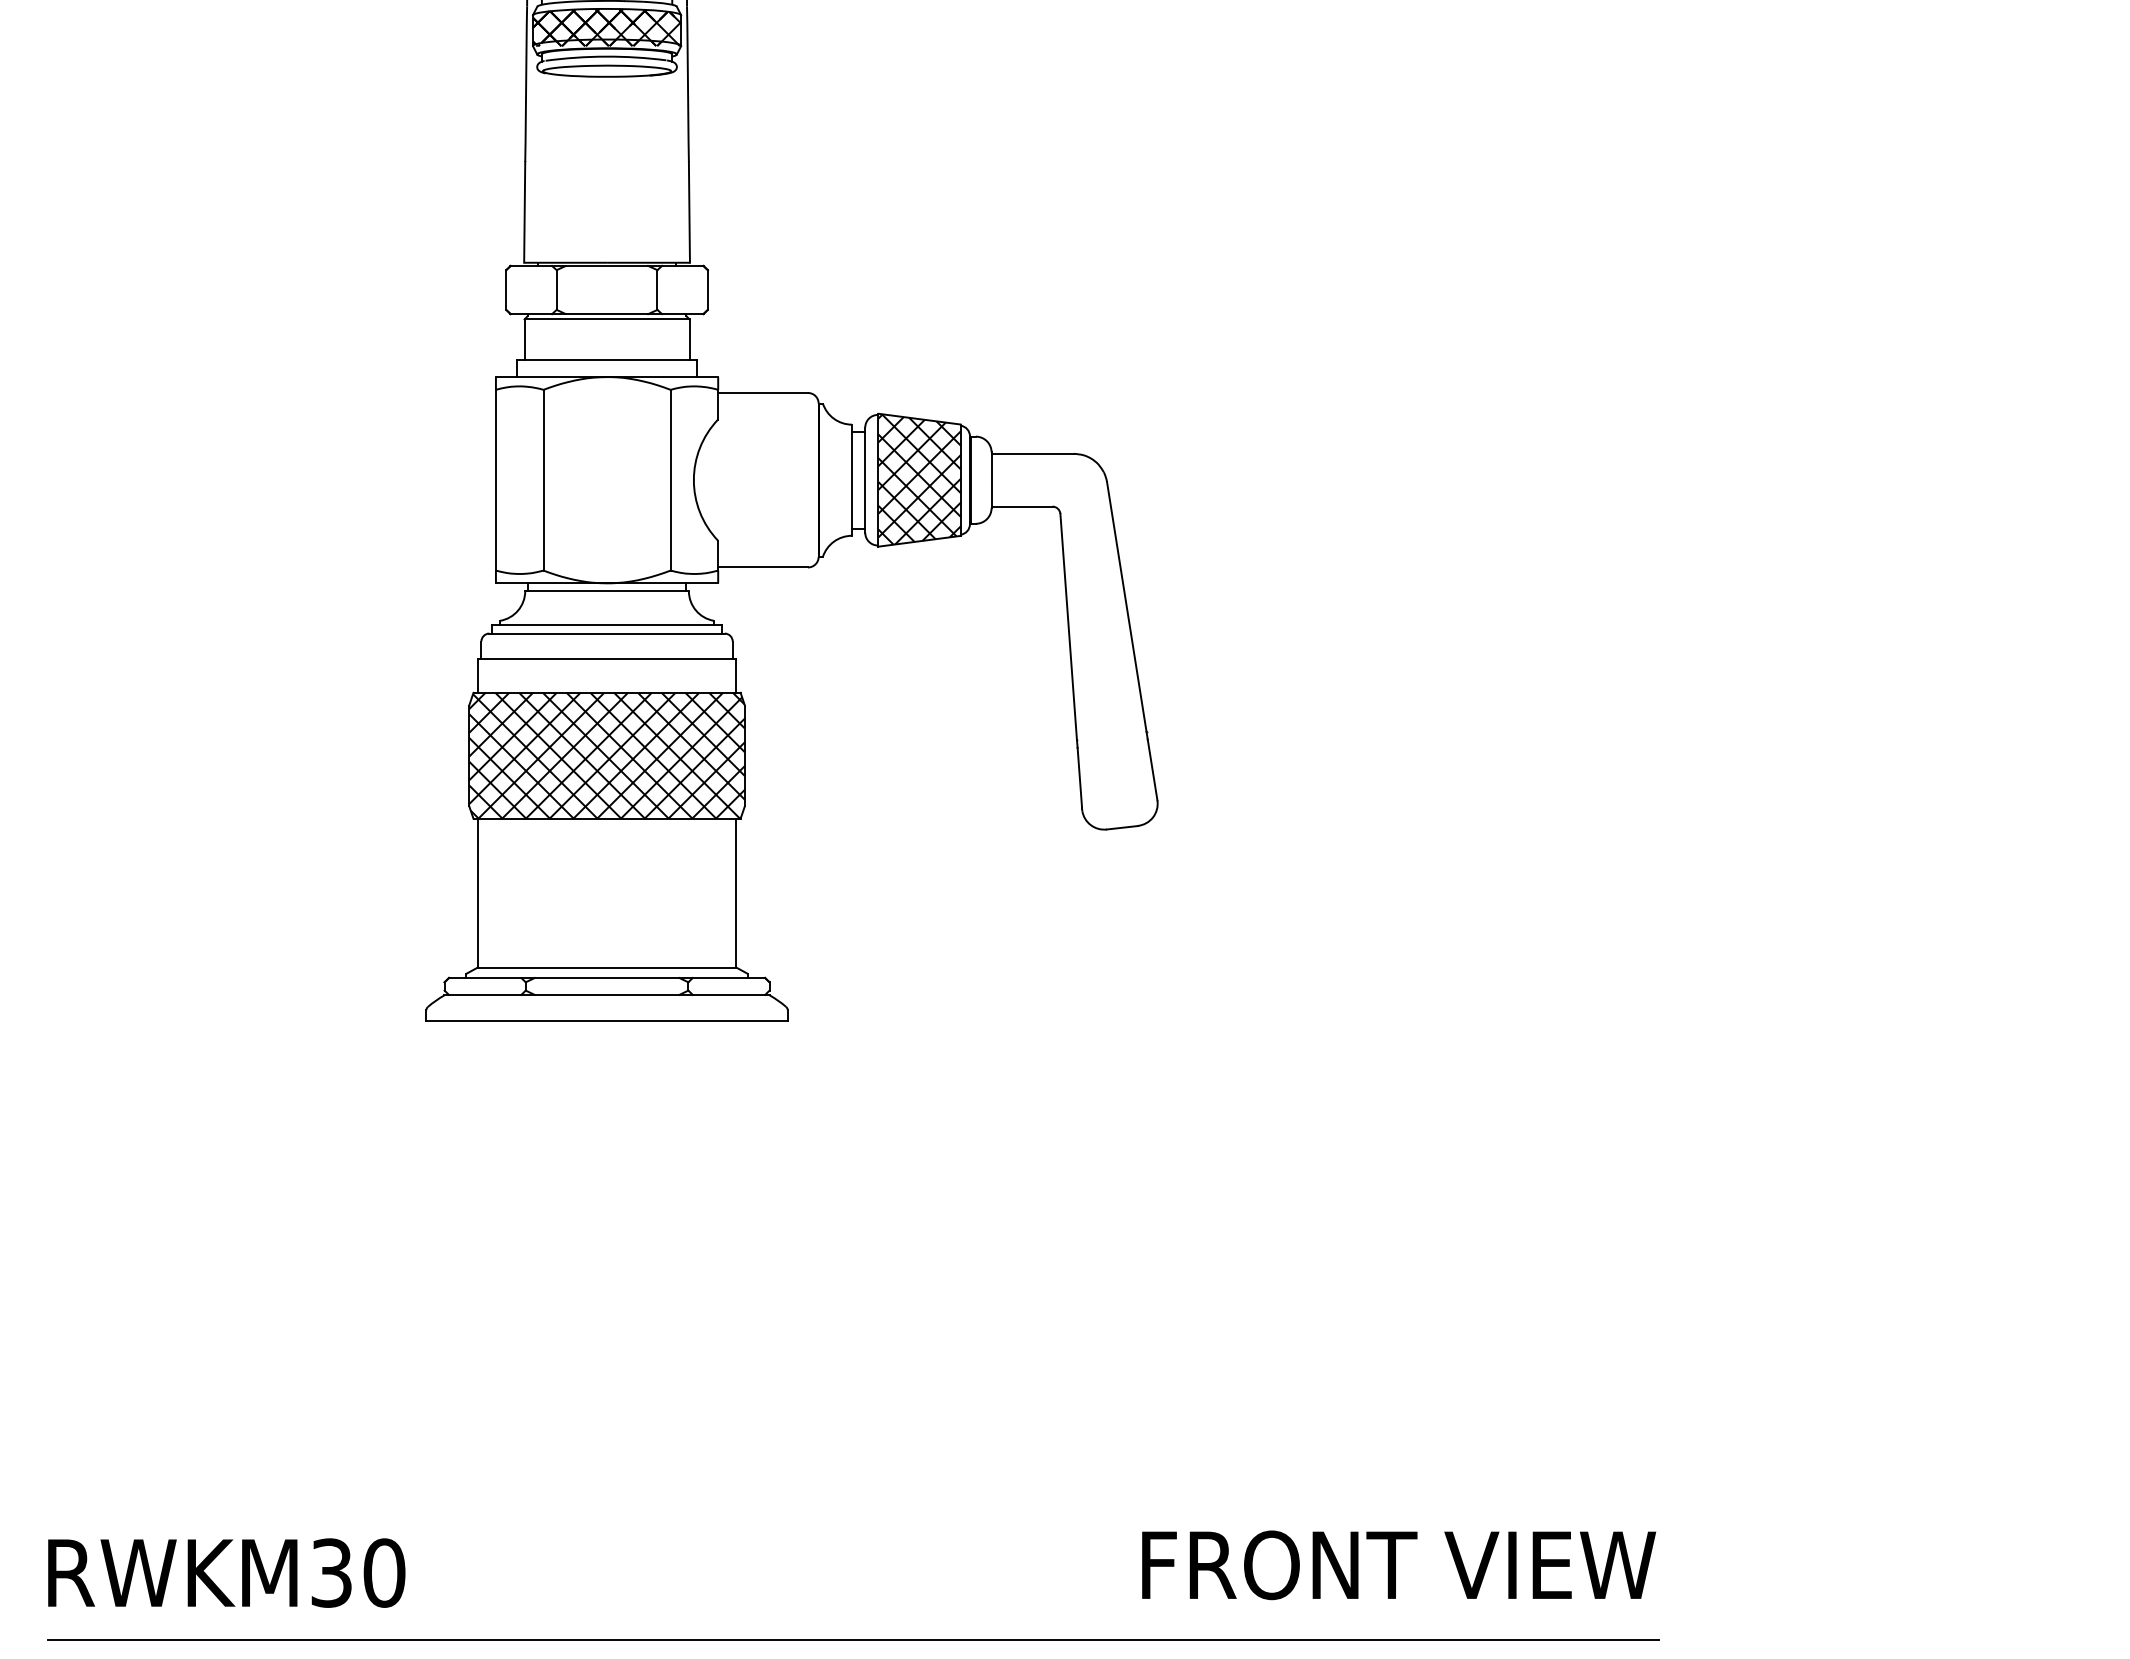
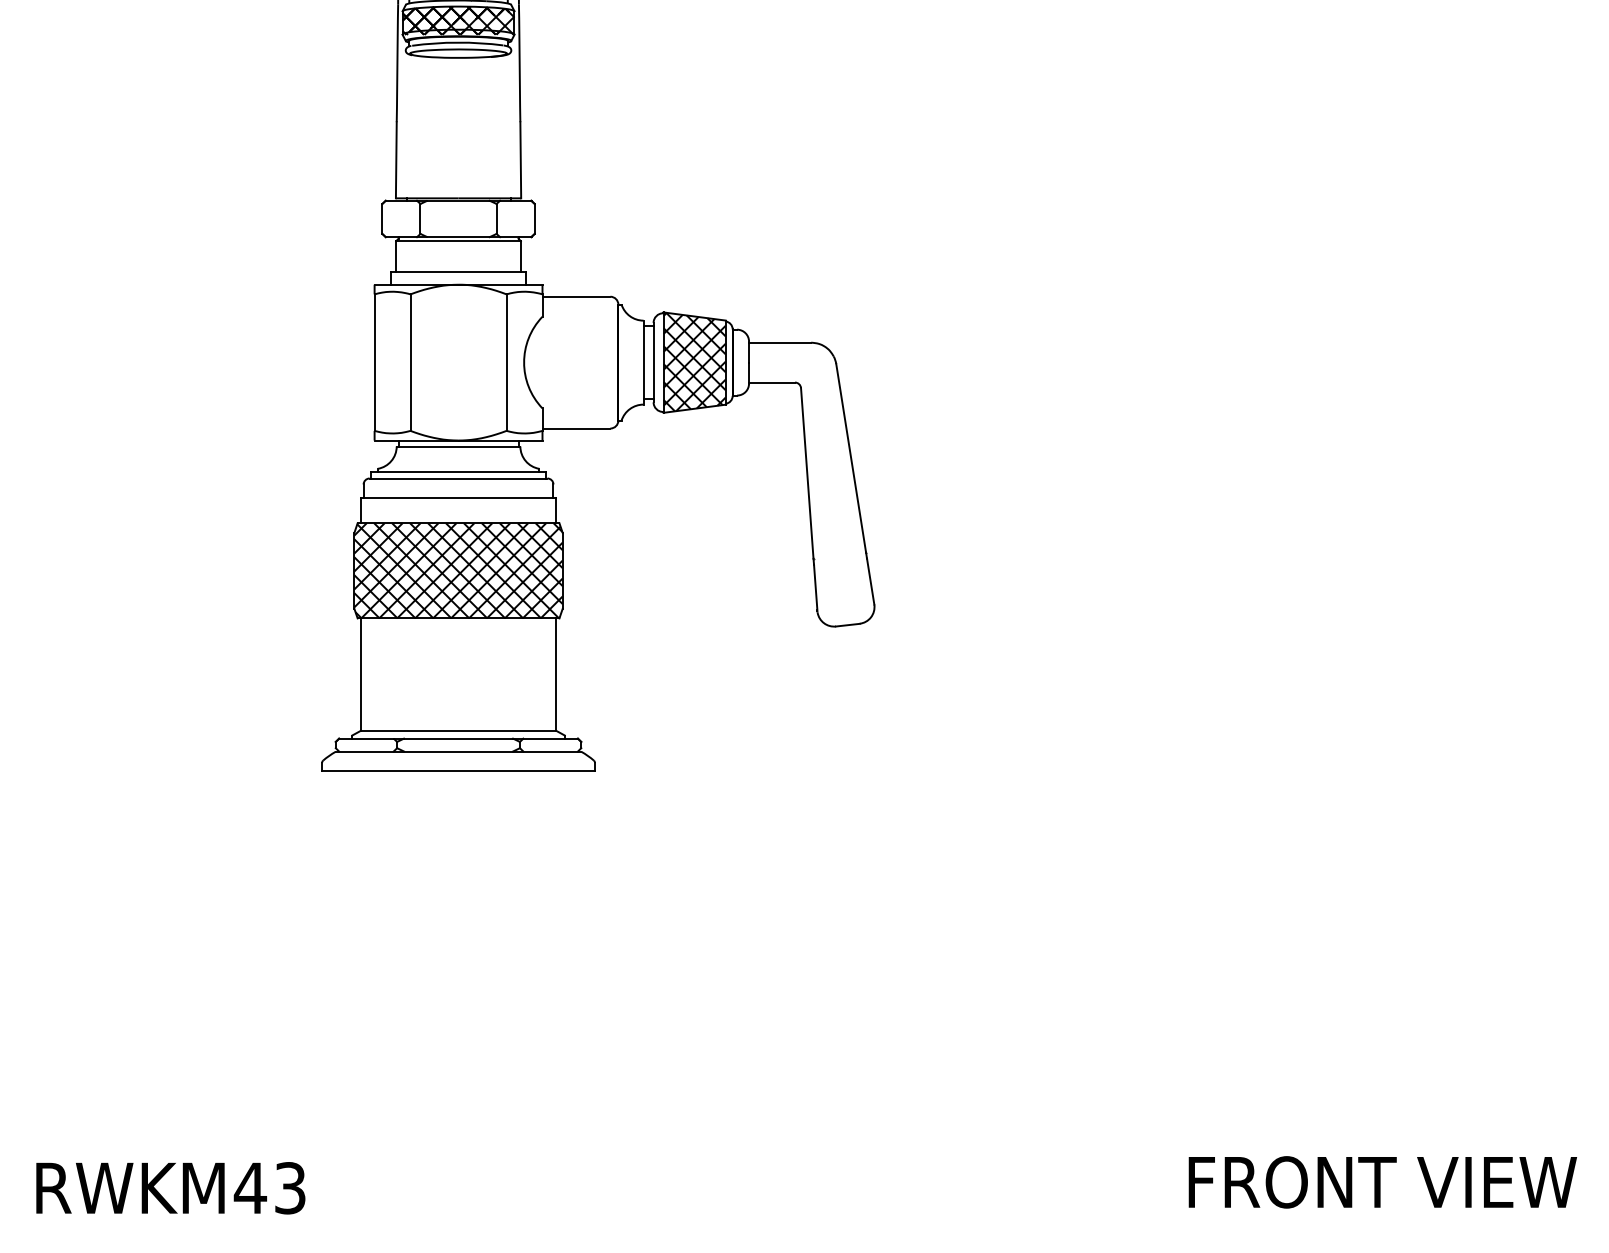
text: (1398, 1565) -> (1382, 1182), moved
text: (356, 1573) -> (269, 1188), RWKM30 -> RWKM43
line: (853, 1640) -> (644, 1239), removed

